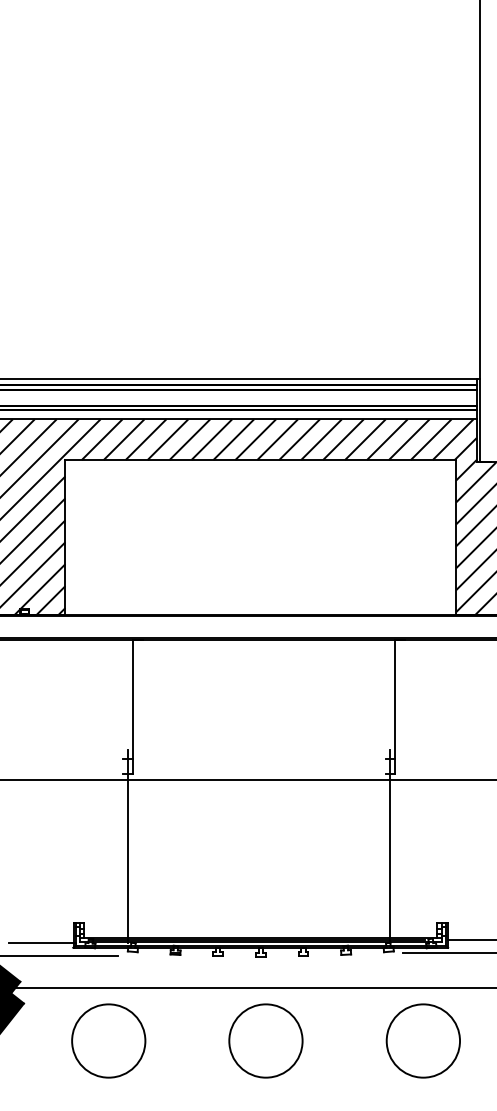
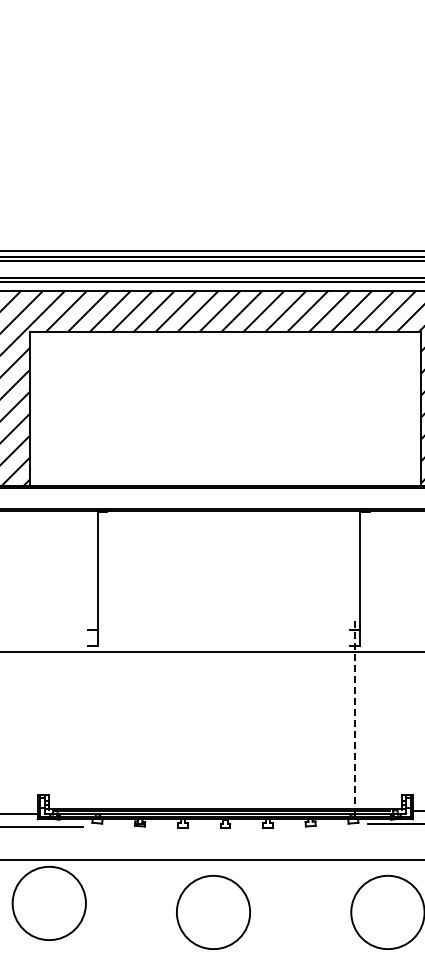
line: (128, 845) -> (93, 716), removed
line: (390, 846) -> (355, 717), solid -> dashed
circle: (108, 1040) -> (49, 902), moved
circle: (265, 1040) -> (213, 911), moved

